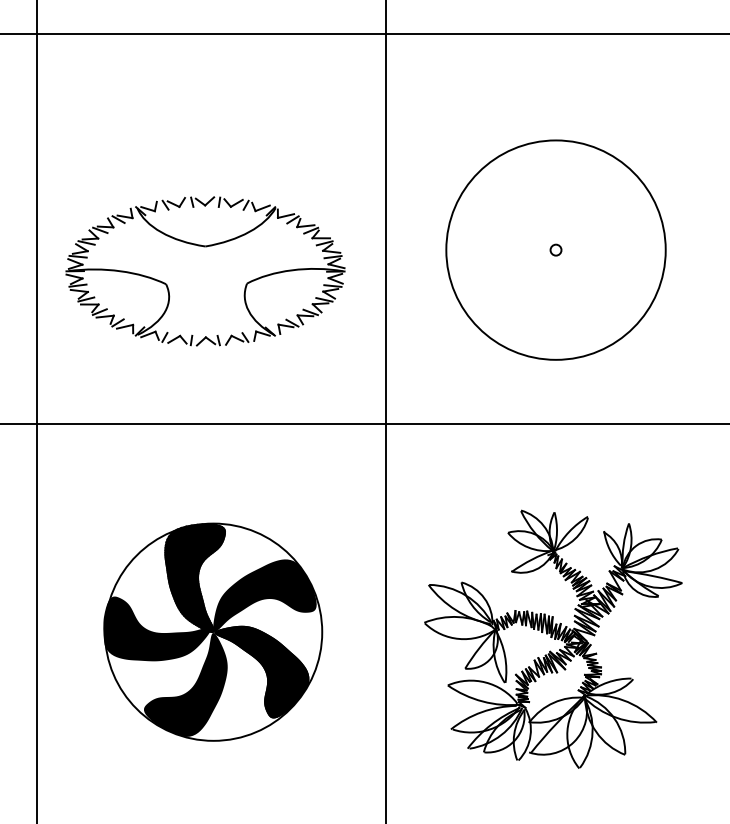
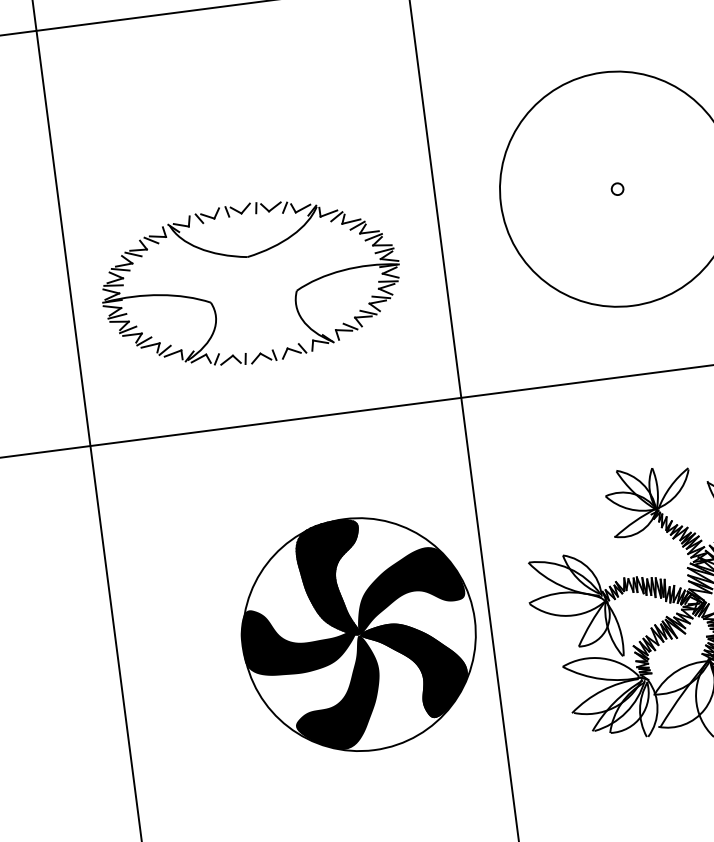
part: (205, 247) -> (247, 258), moved
part: (213, 631) -> (359, 633), moved

